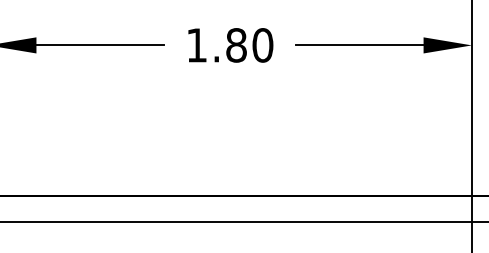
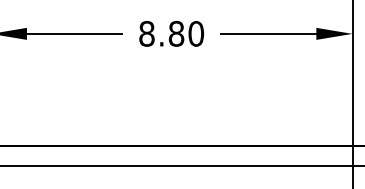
text: (196, 45) -> (146, 33), 1.80 -> 8.80

